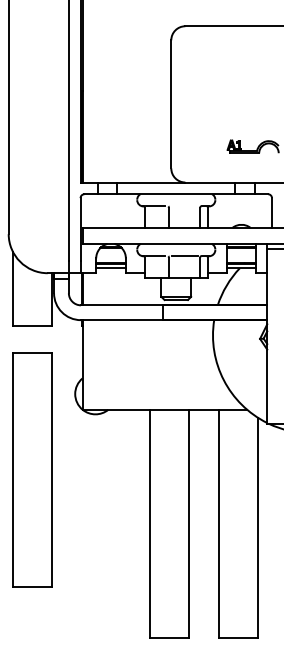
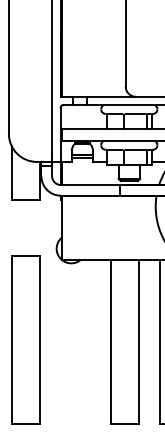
line: (184, 206) -> (135, 114), added
part: (32, 469) -> (25, 339), moved

